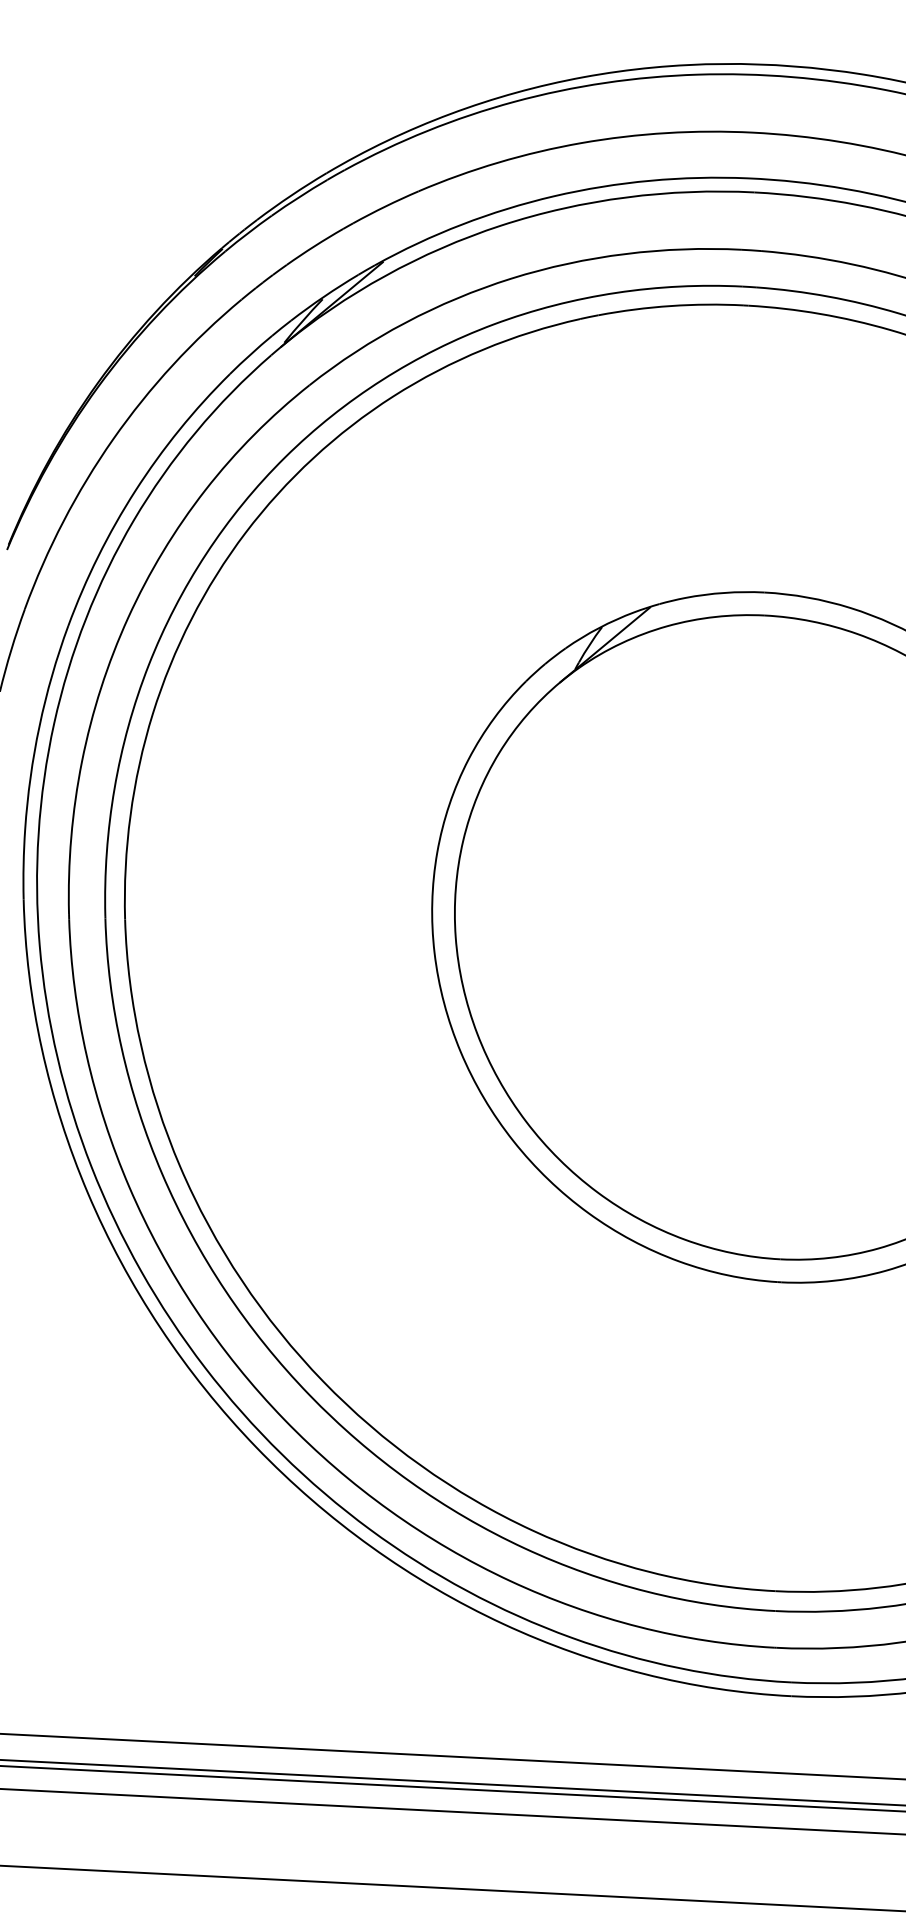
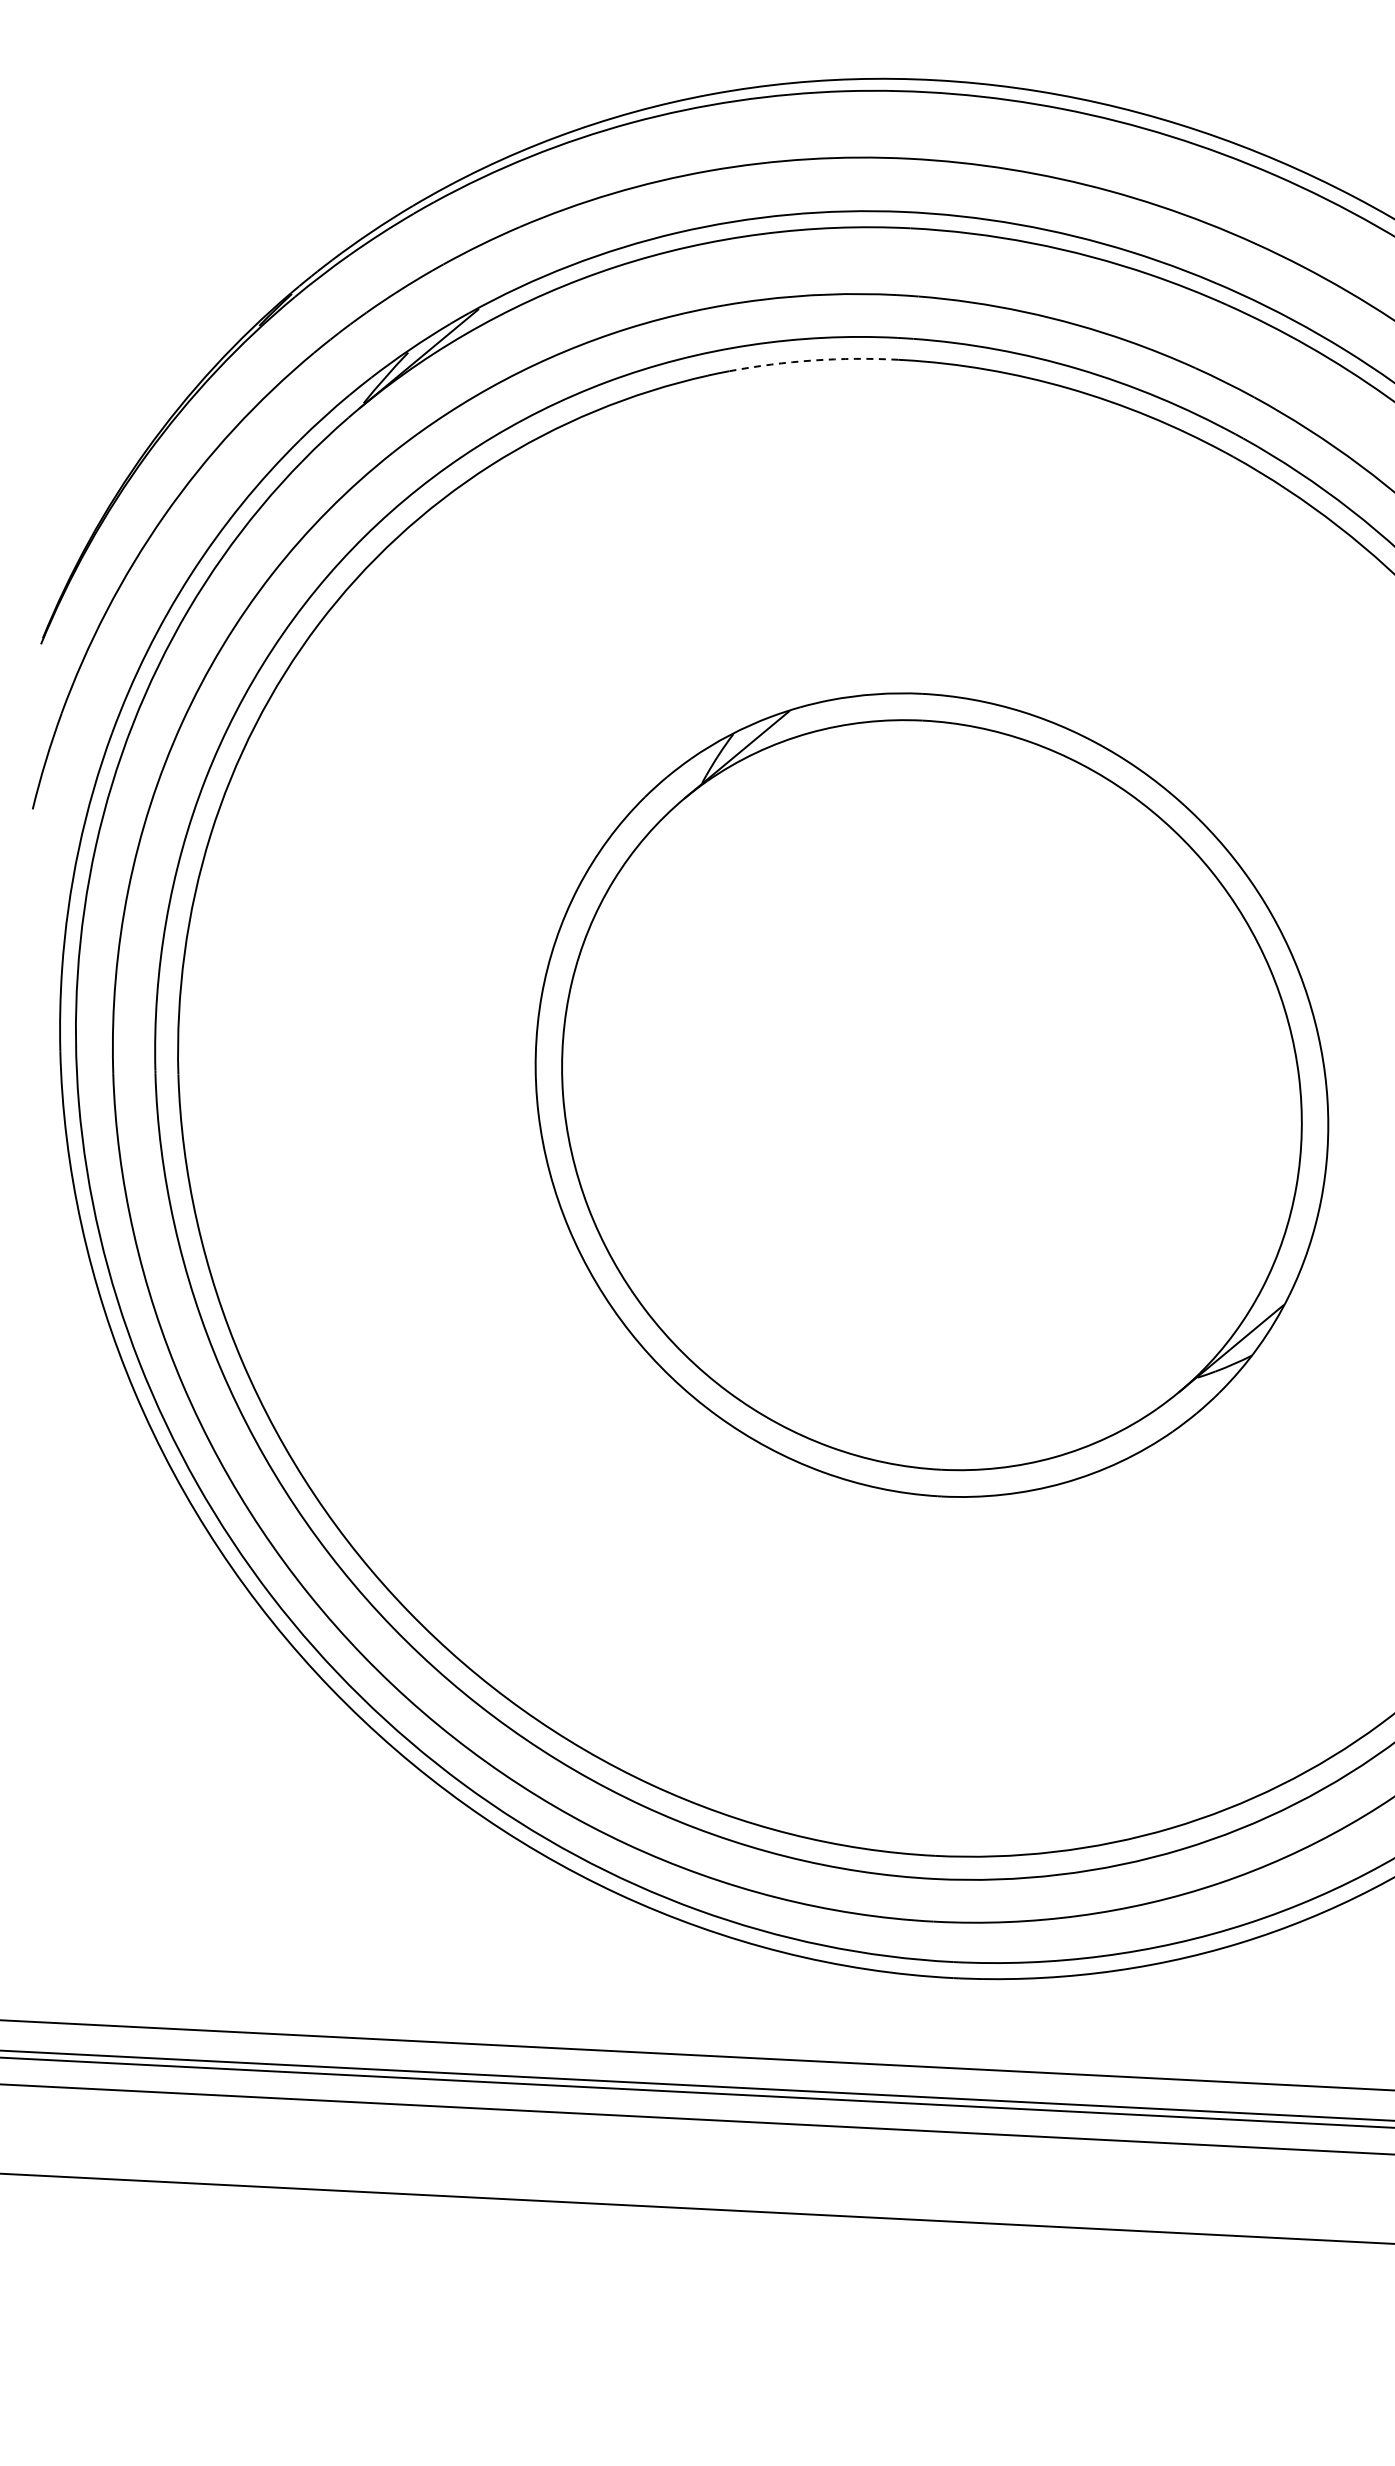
arc: (670, 306) -> (813, 360), solid -> dashed

